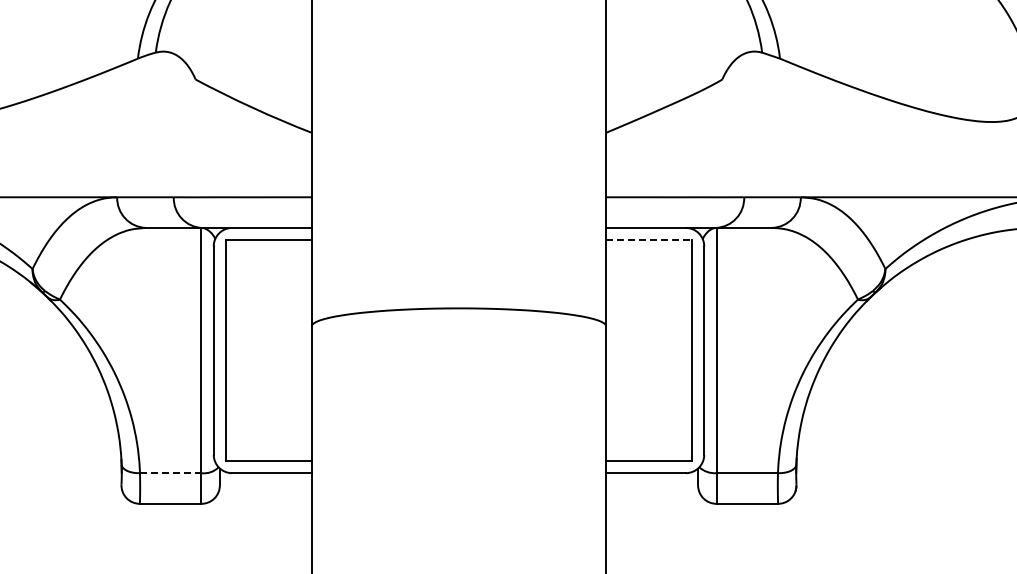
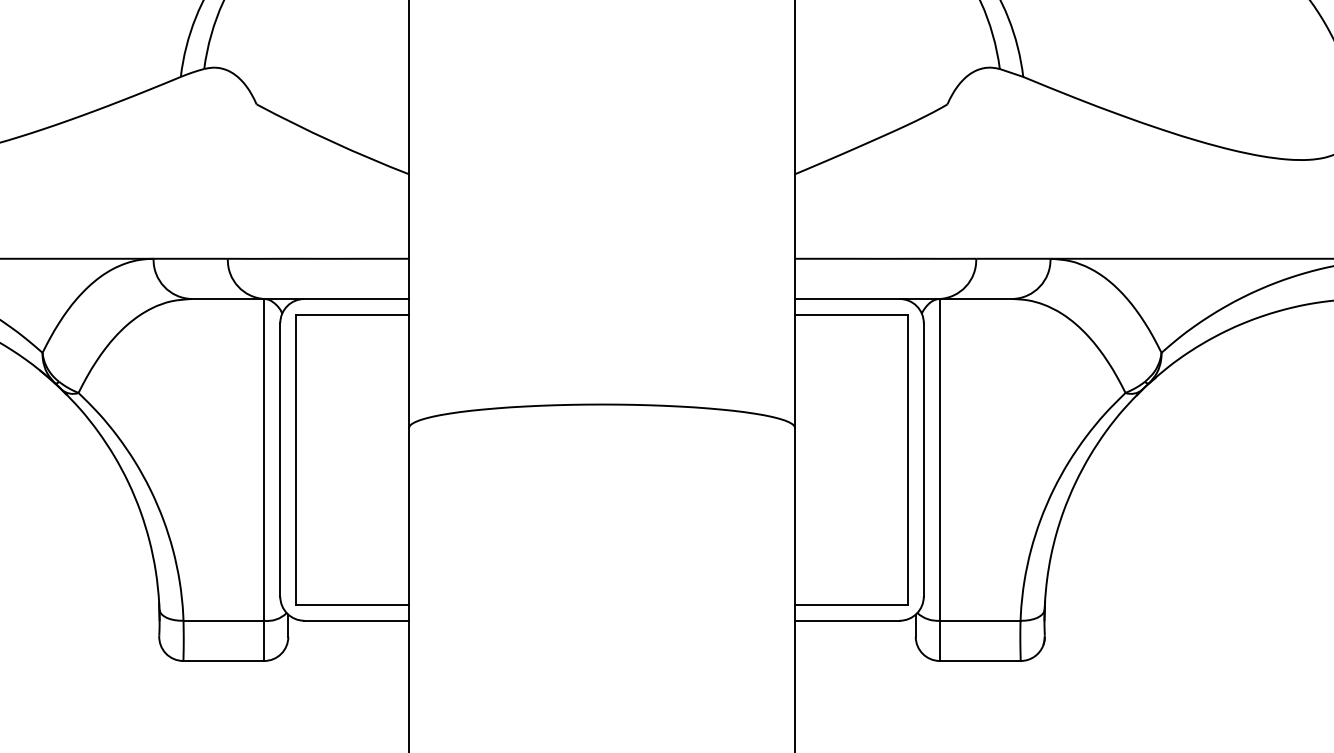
line: (649, 240) -> (851, 315), dashed -> solid
line: (170, 473) -> (223, 621), dashed -> solid

